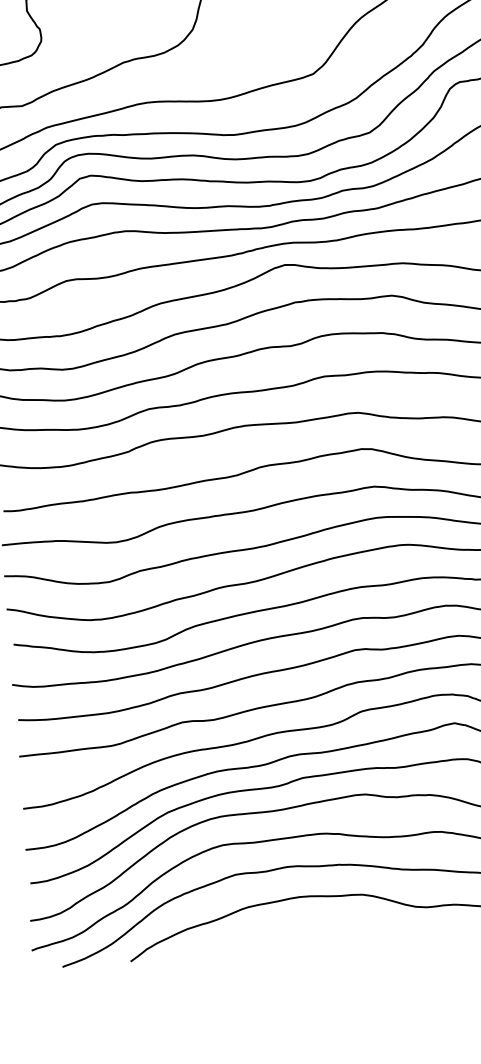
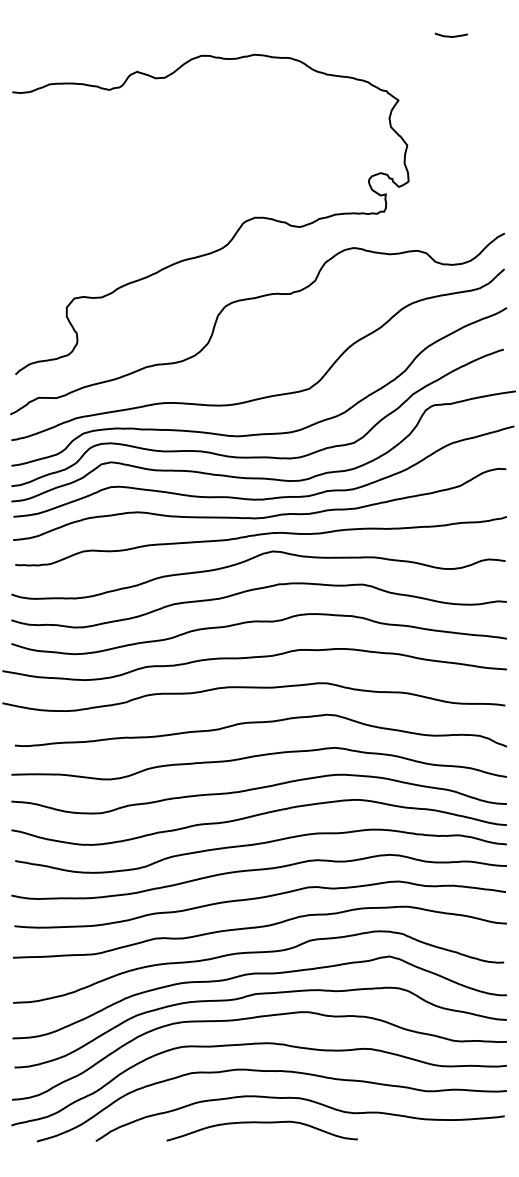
curve: (320, 927) -> (261, 1123), added

